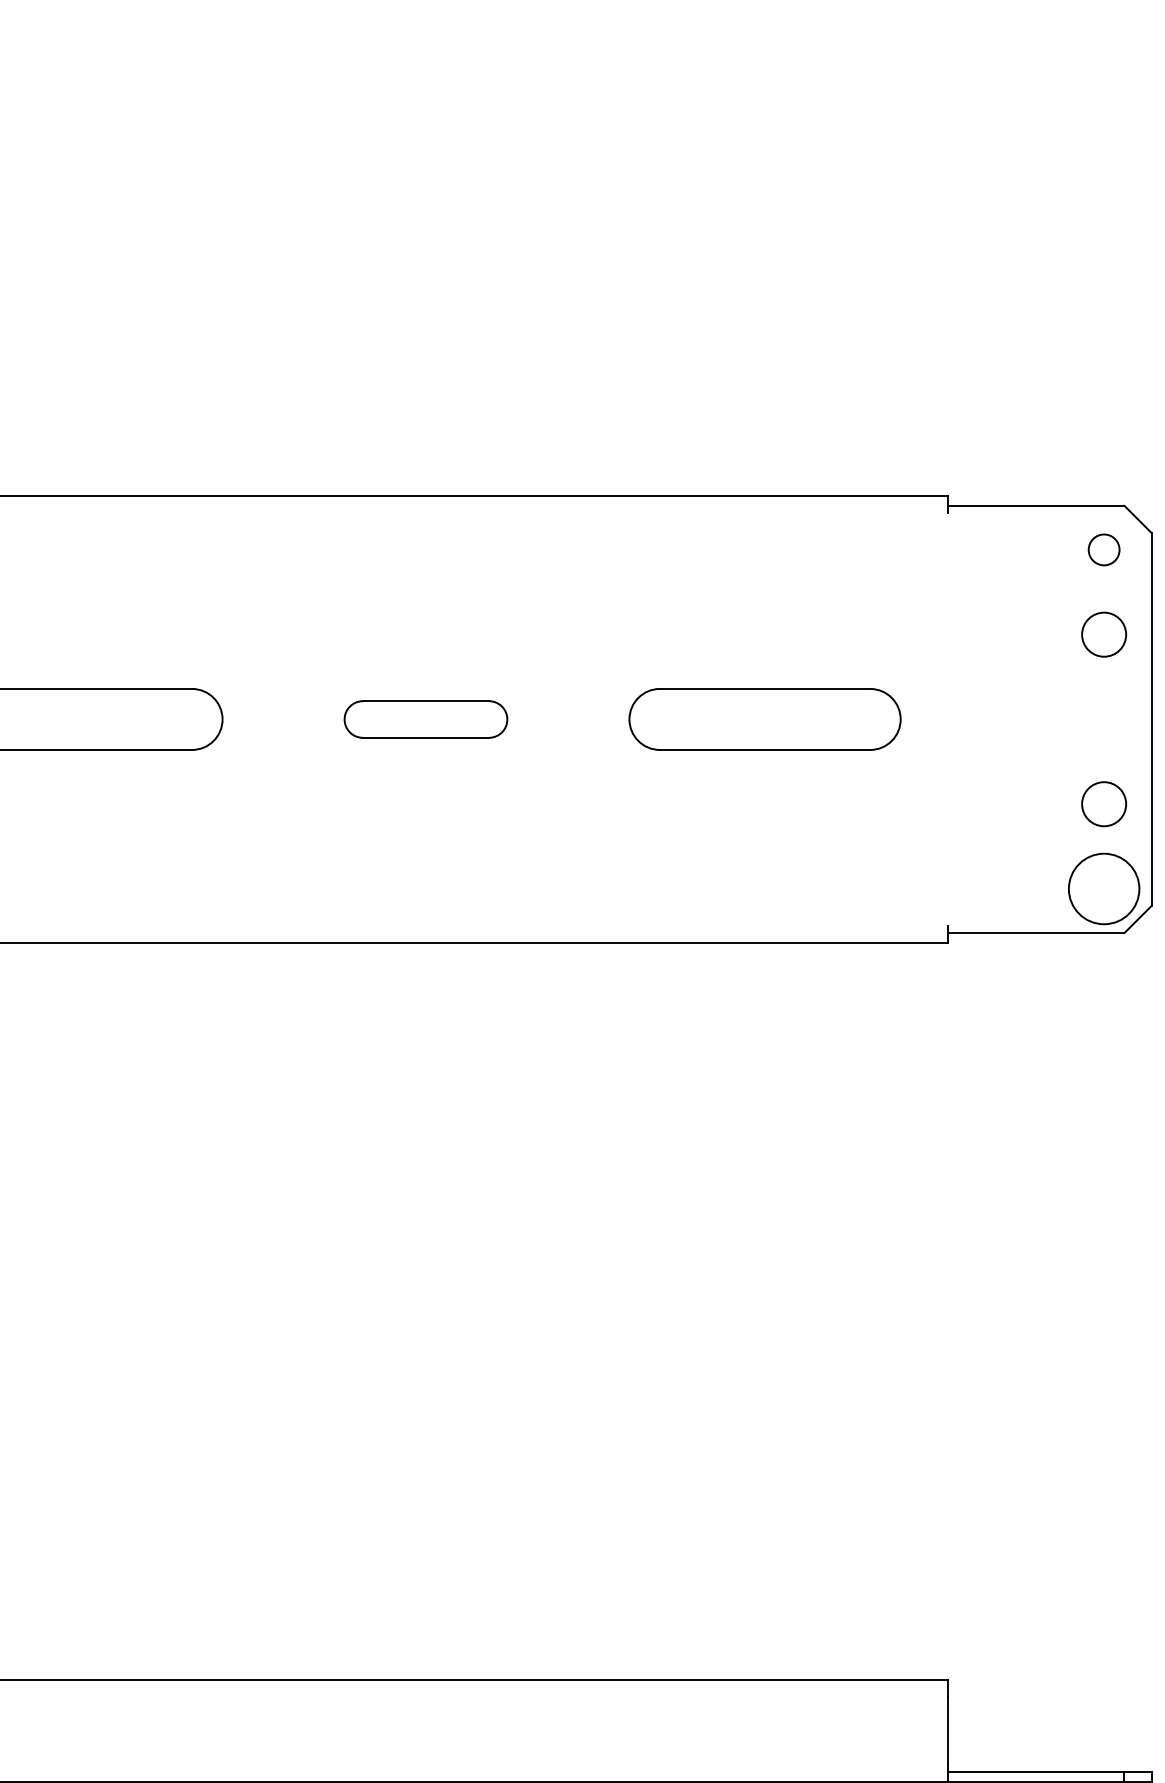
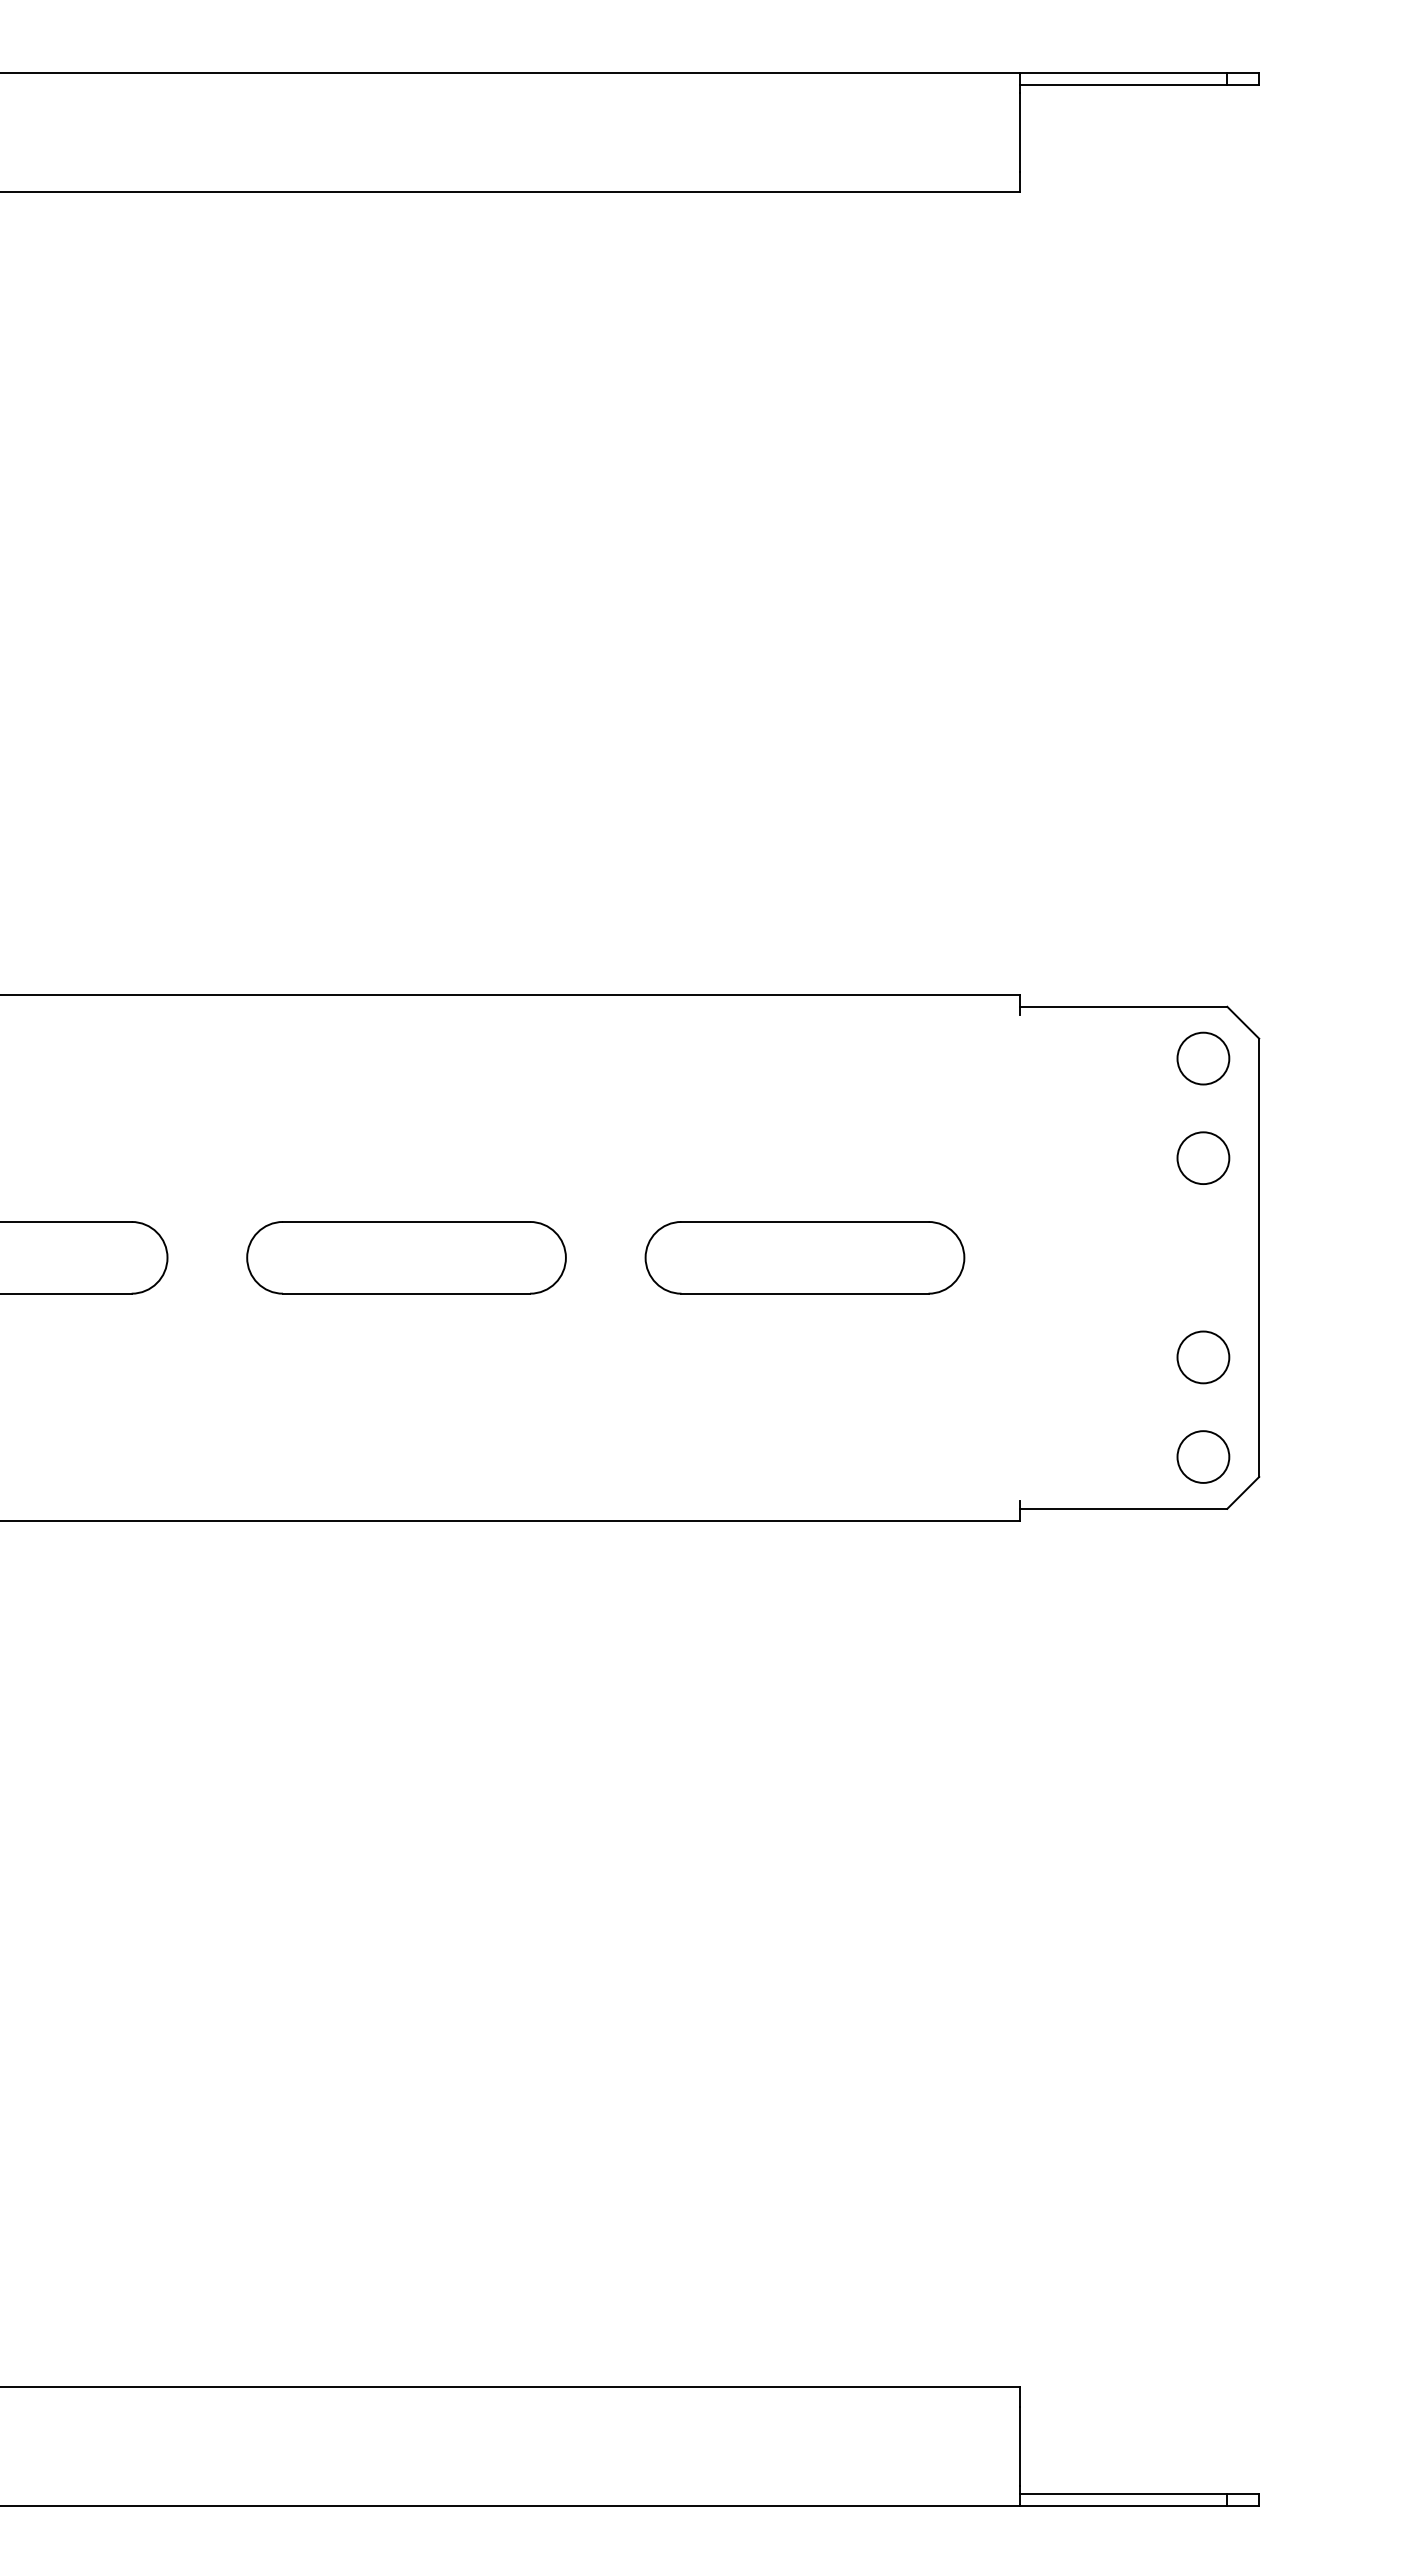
circle: (1104, 549) -> (1203, 1058), size x1.43
part: (425, 719) -> (406, 1257), size x1.67
circle: (1104, 888) -> (1203, 1456), size x0.62

